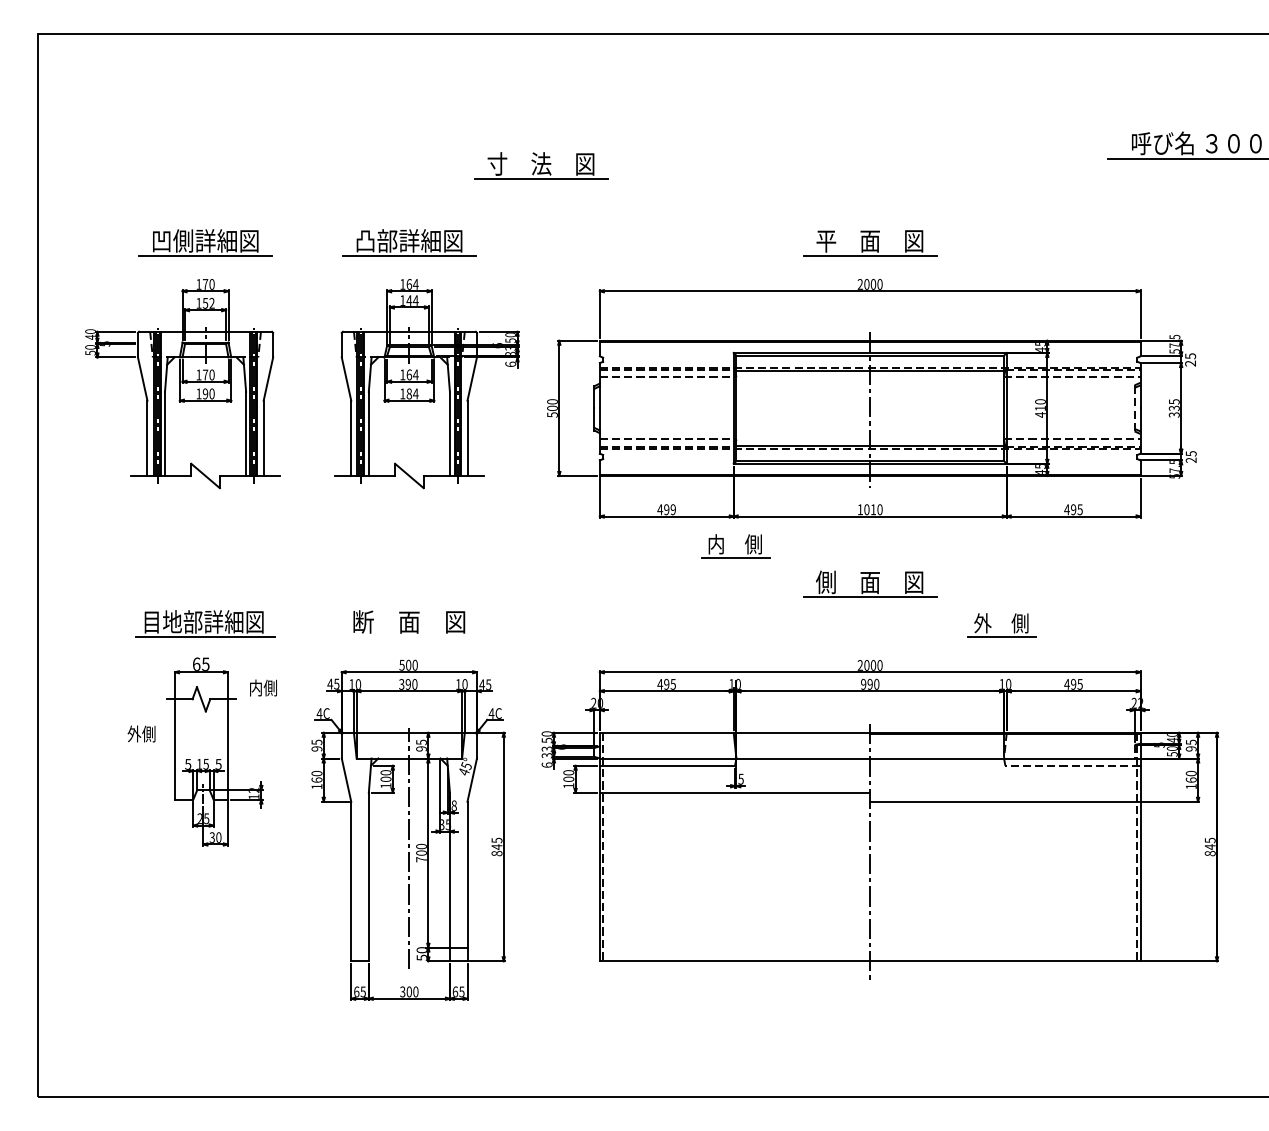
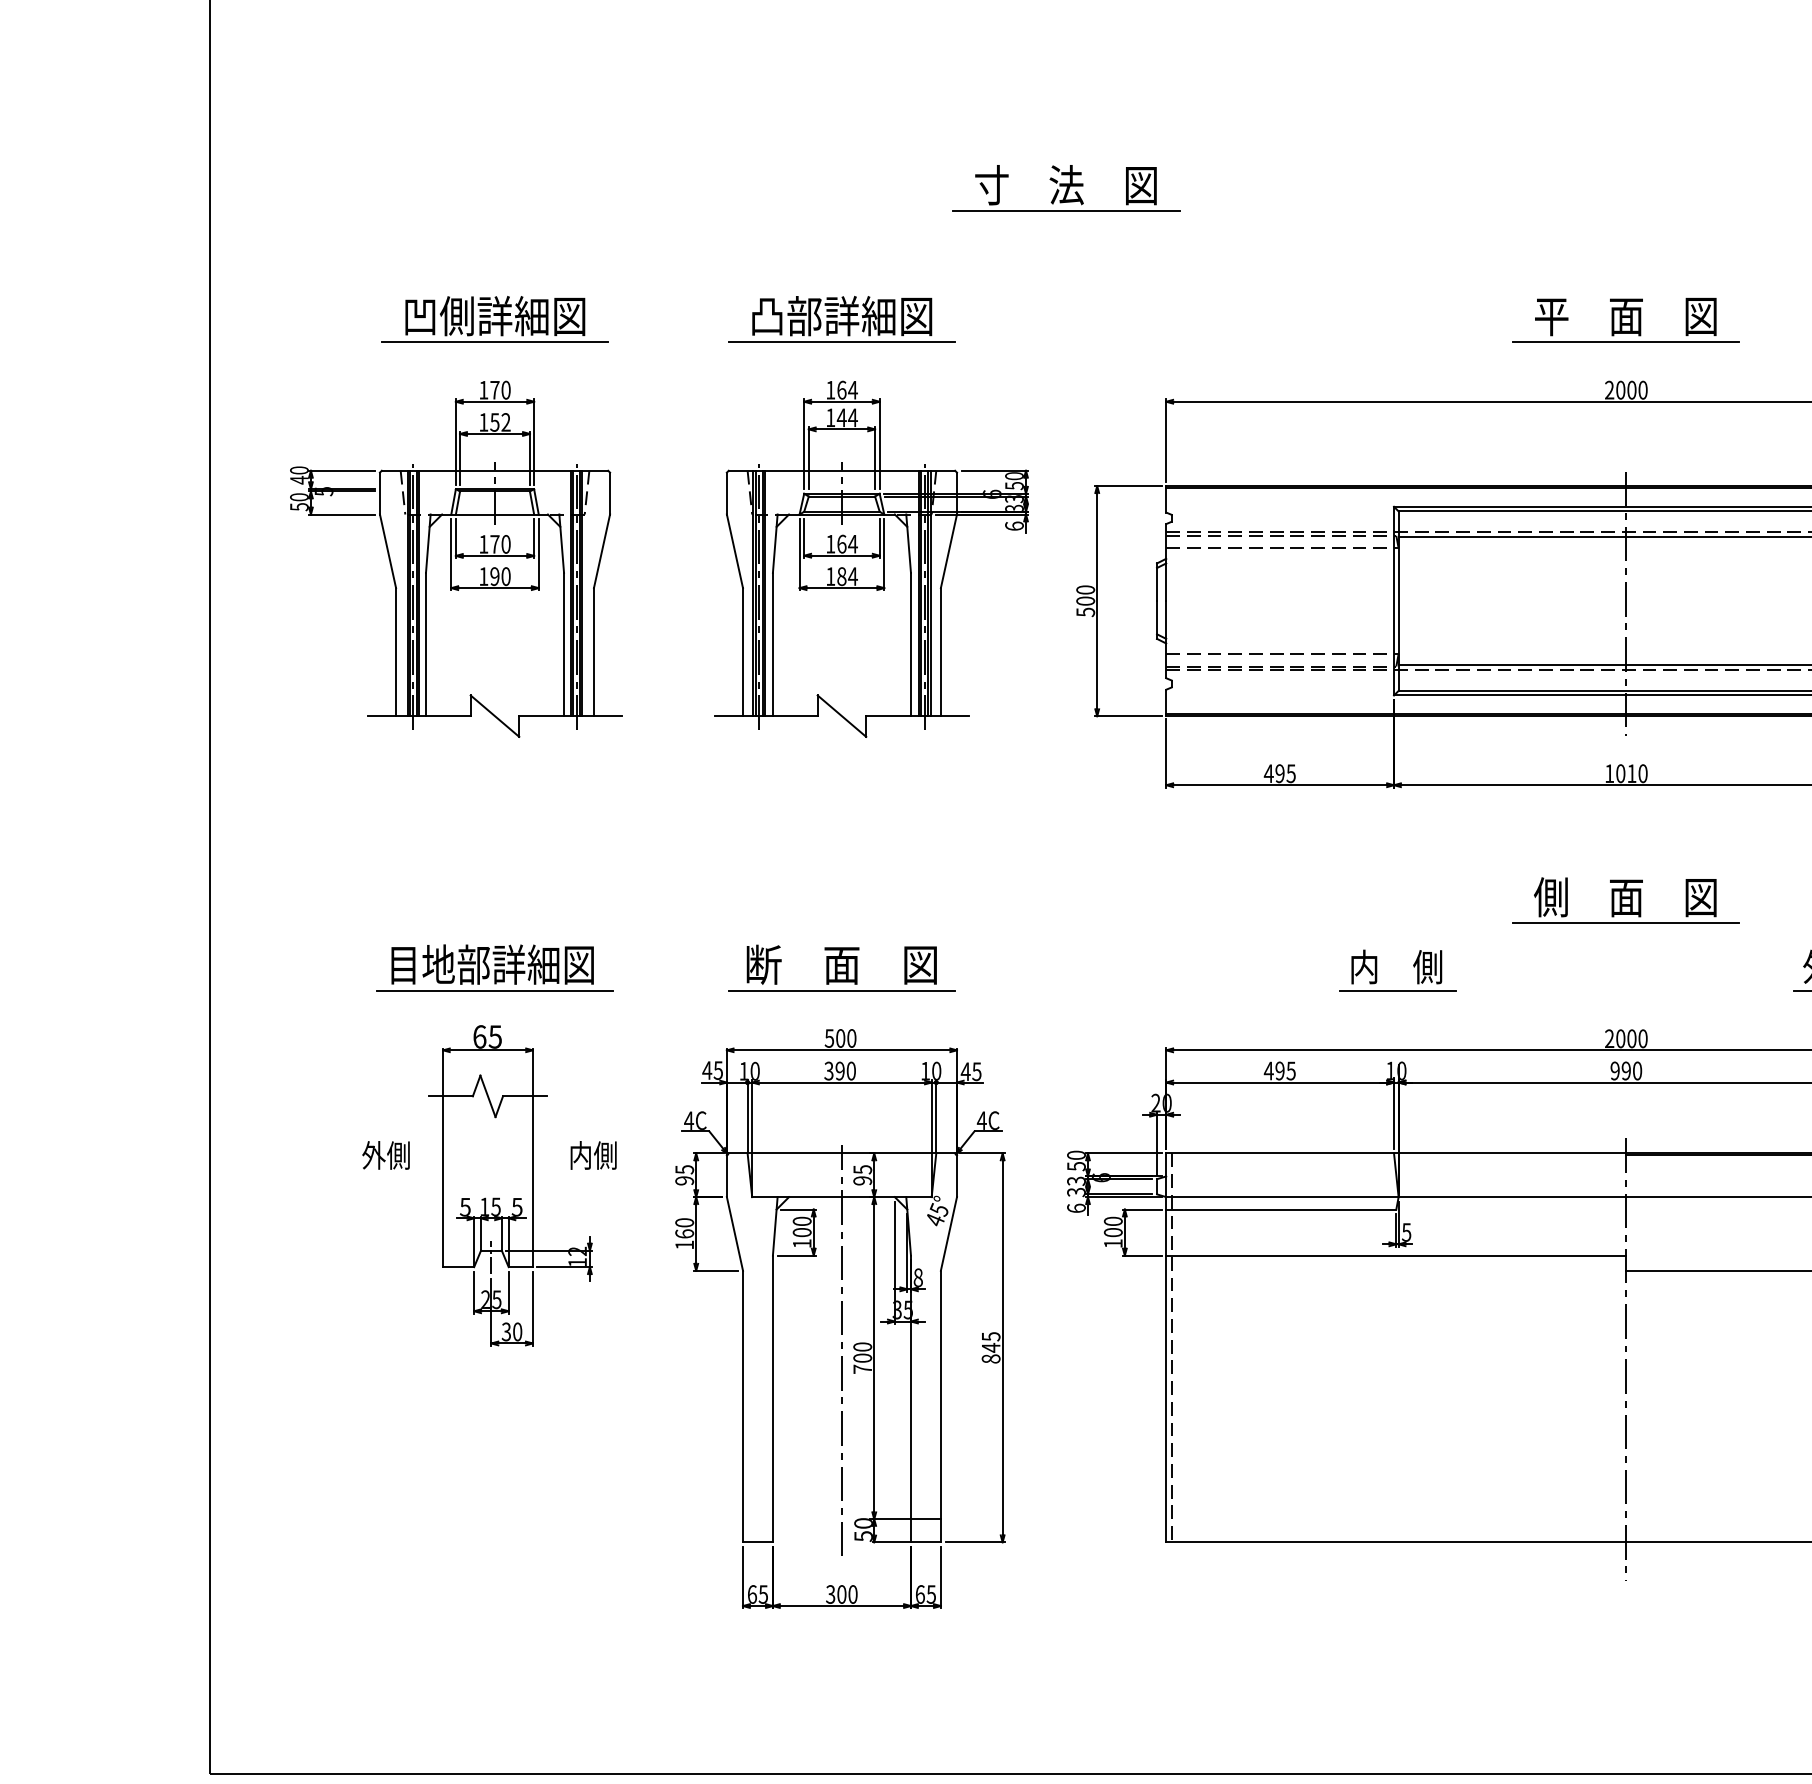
text: (672, 509) -> (1289, 773), 499 -> 495
part: (745, 544) -> (1414, 967), moved
line: (408, 637) -> (840, 991), added
text: (263, 687) -> (593, 1154), moved

